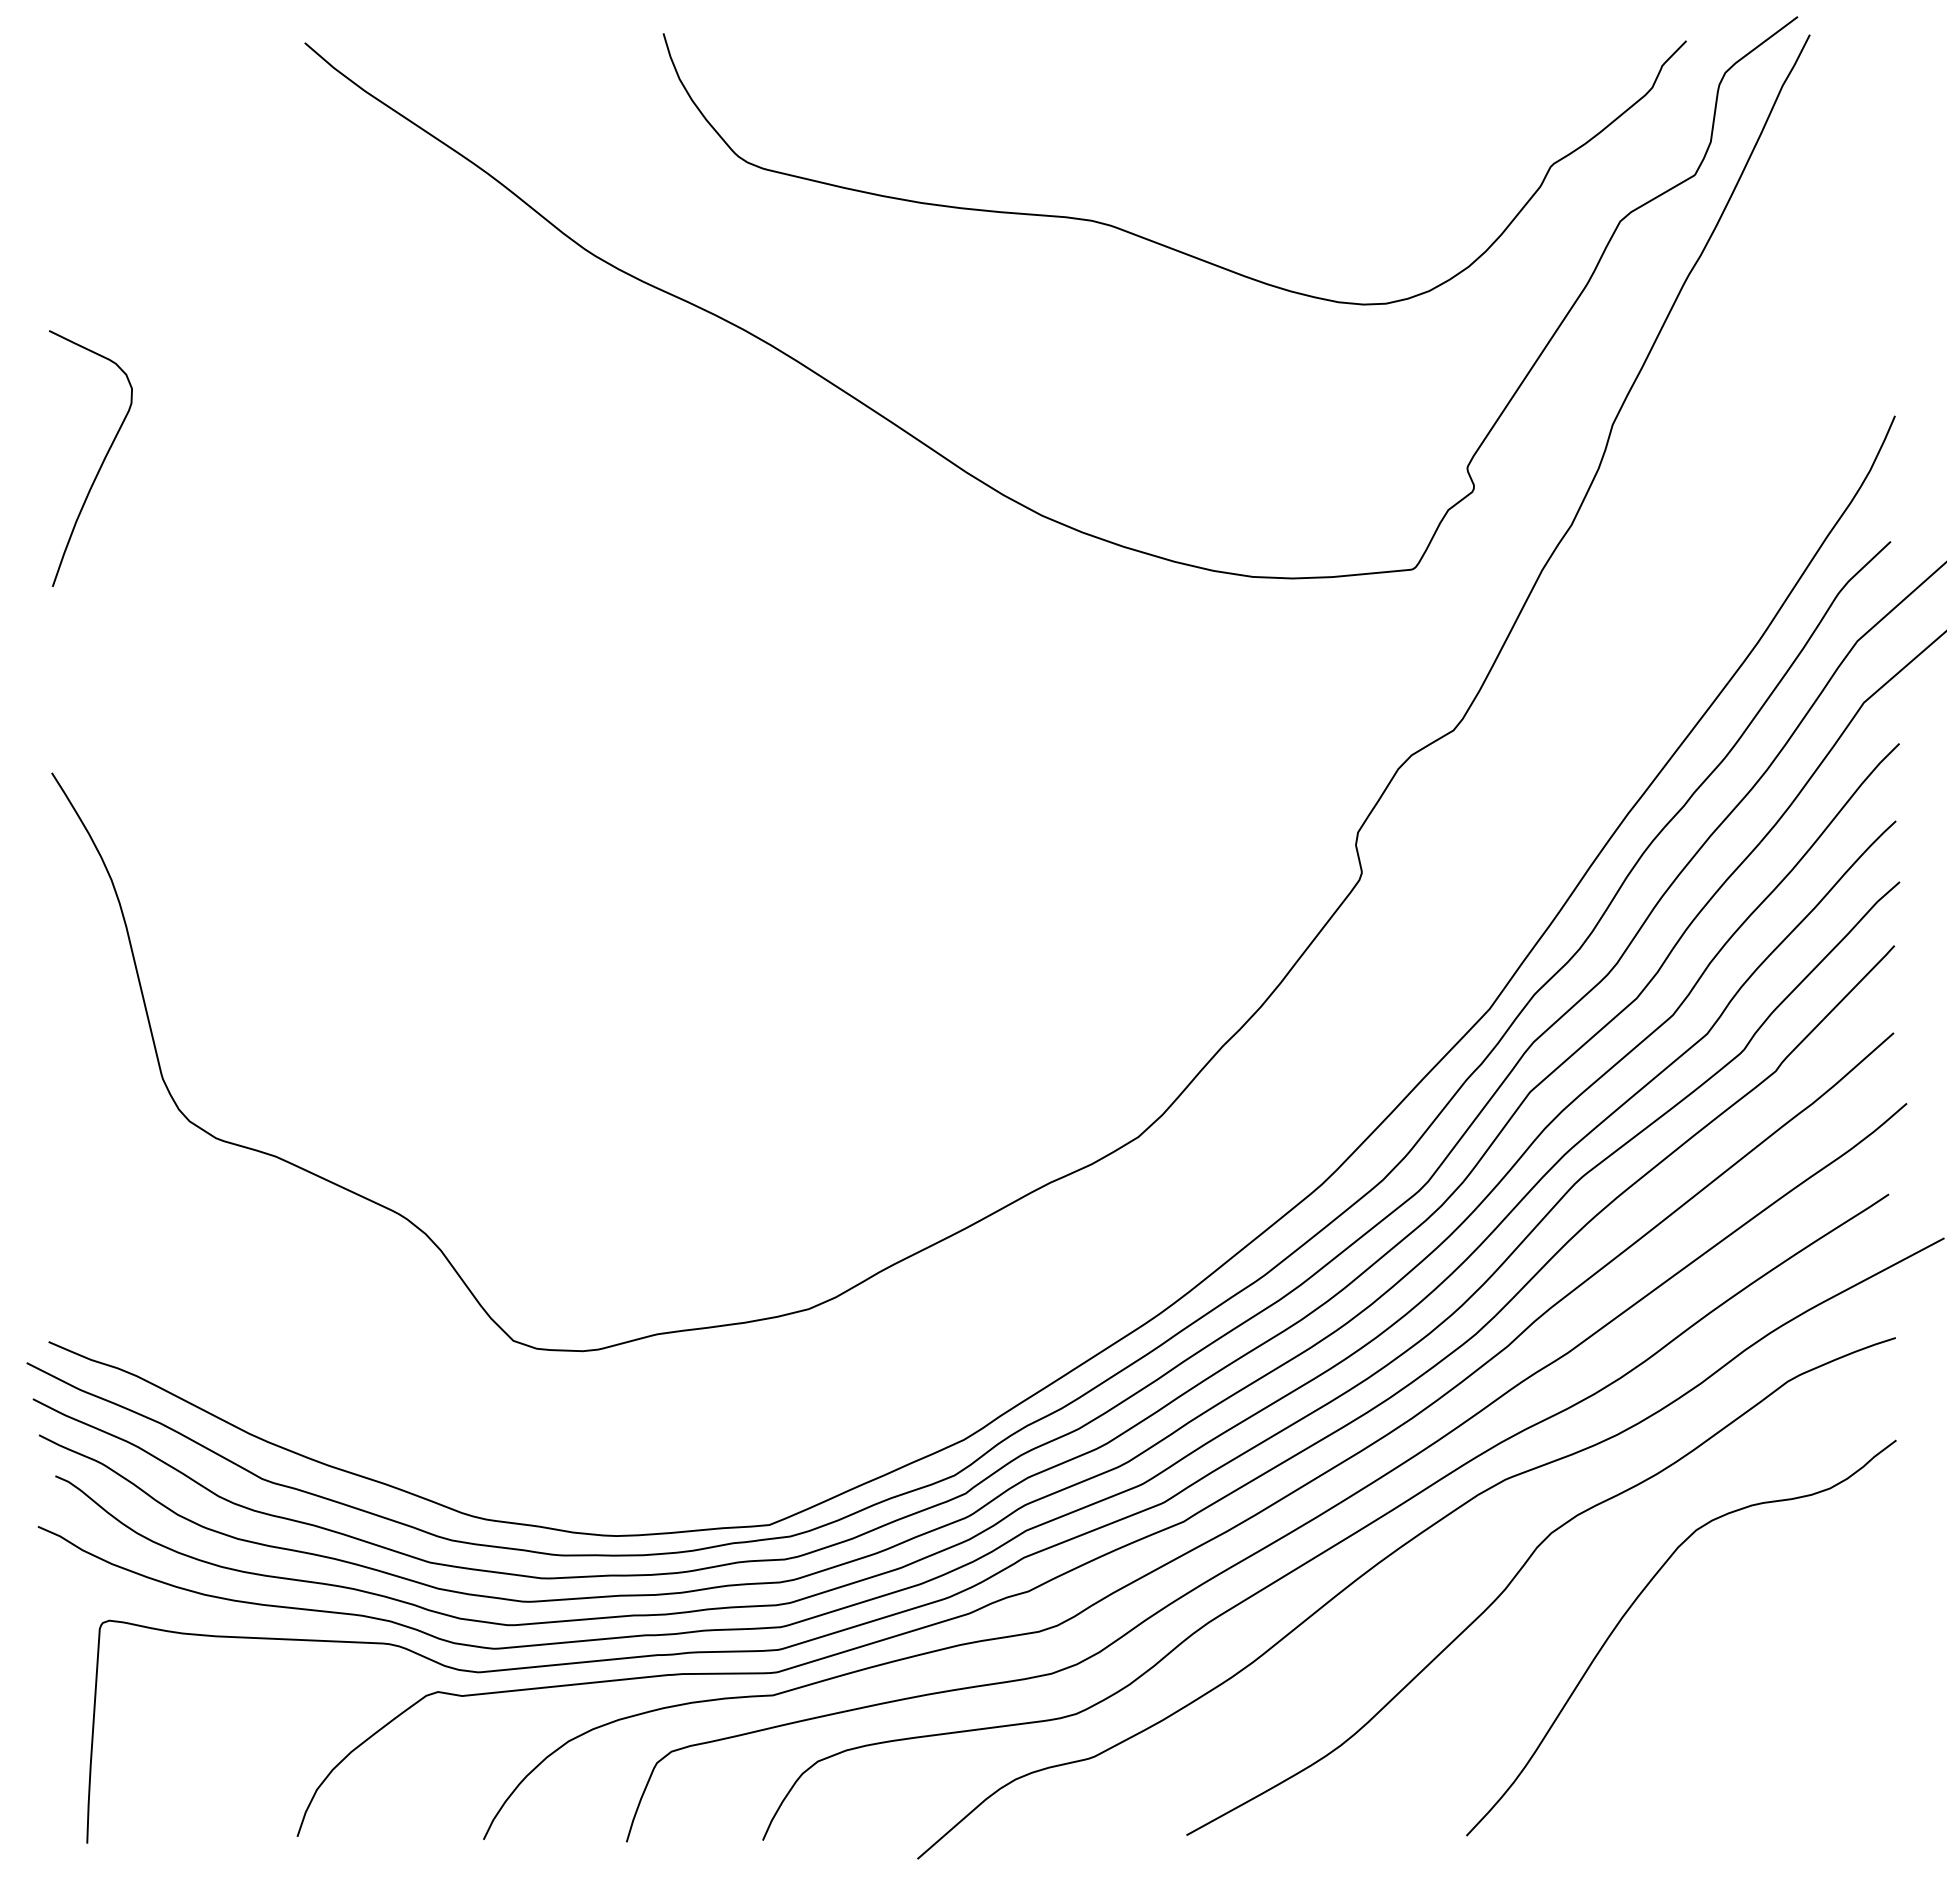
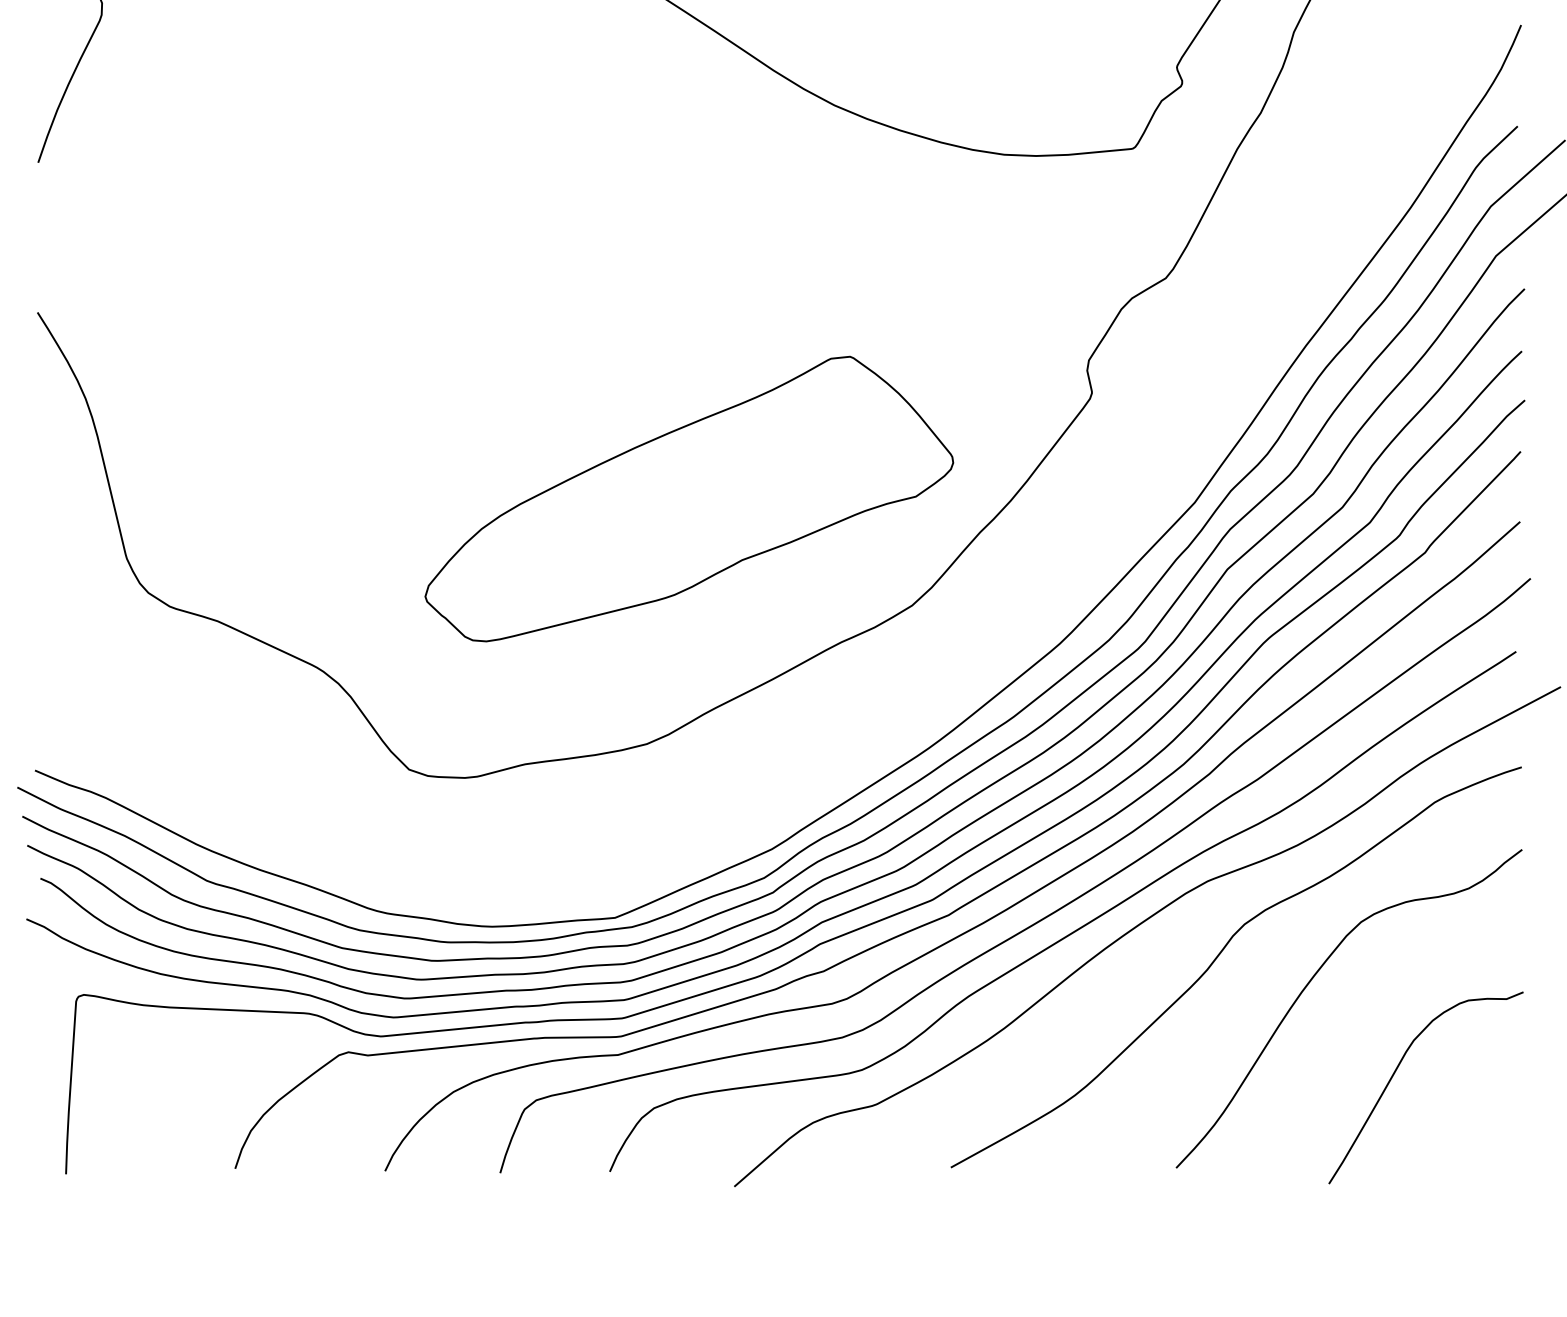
part: (861, 1004) -> (689, 498), added
curve: (1739, 1716) -> (1395, 1071), added

